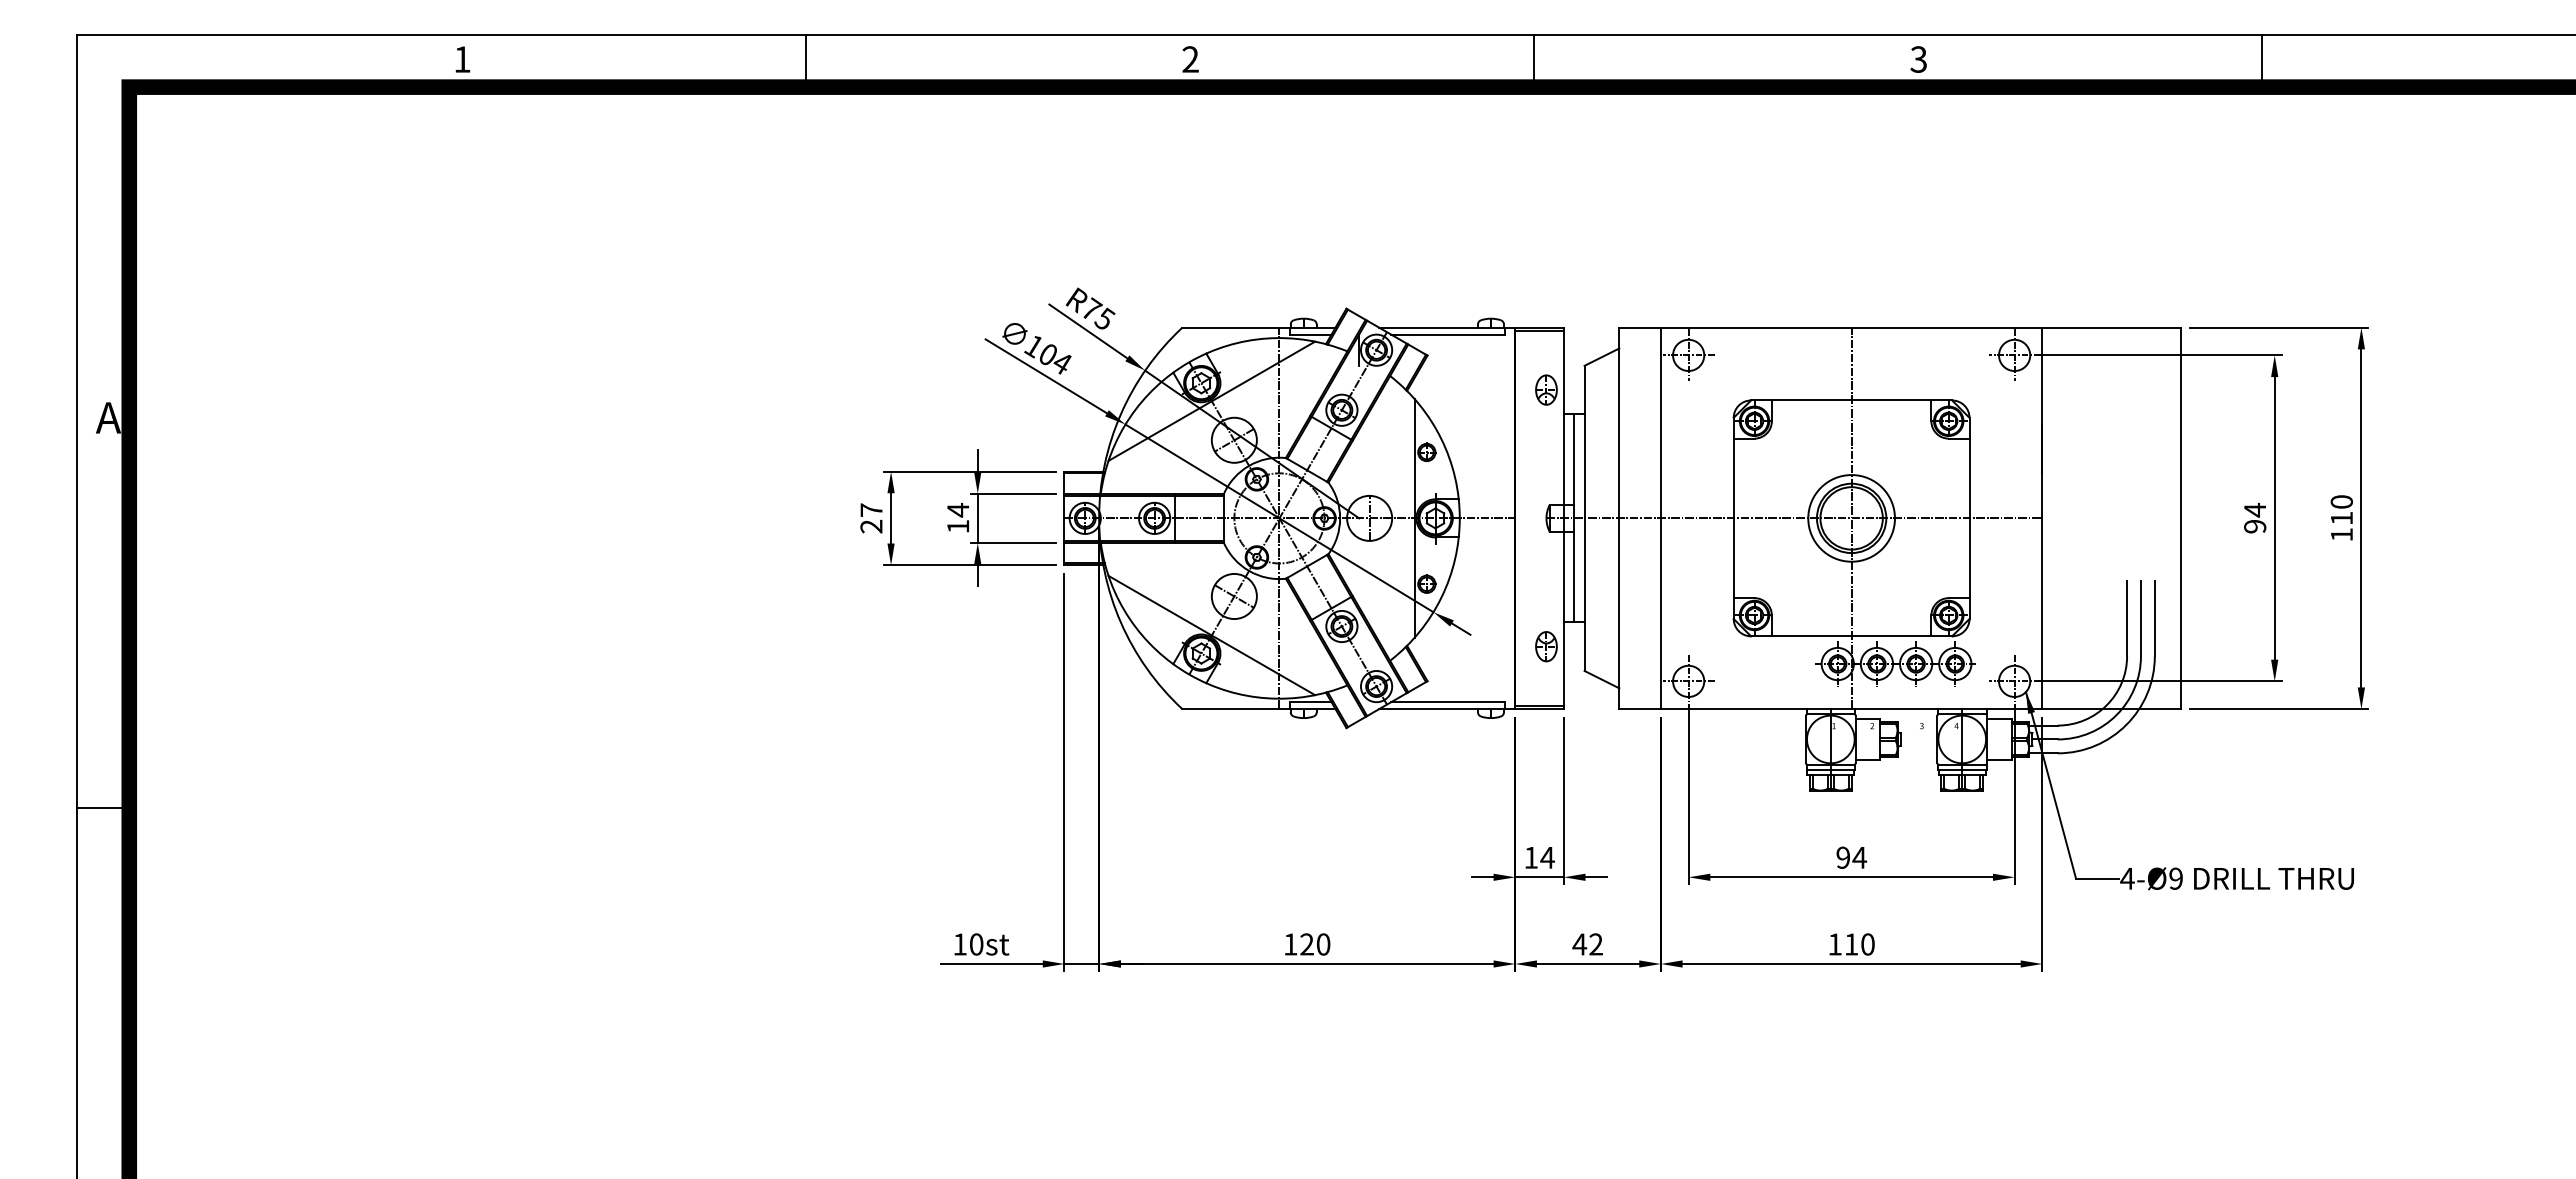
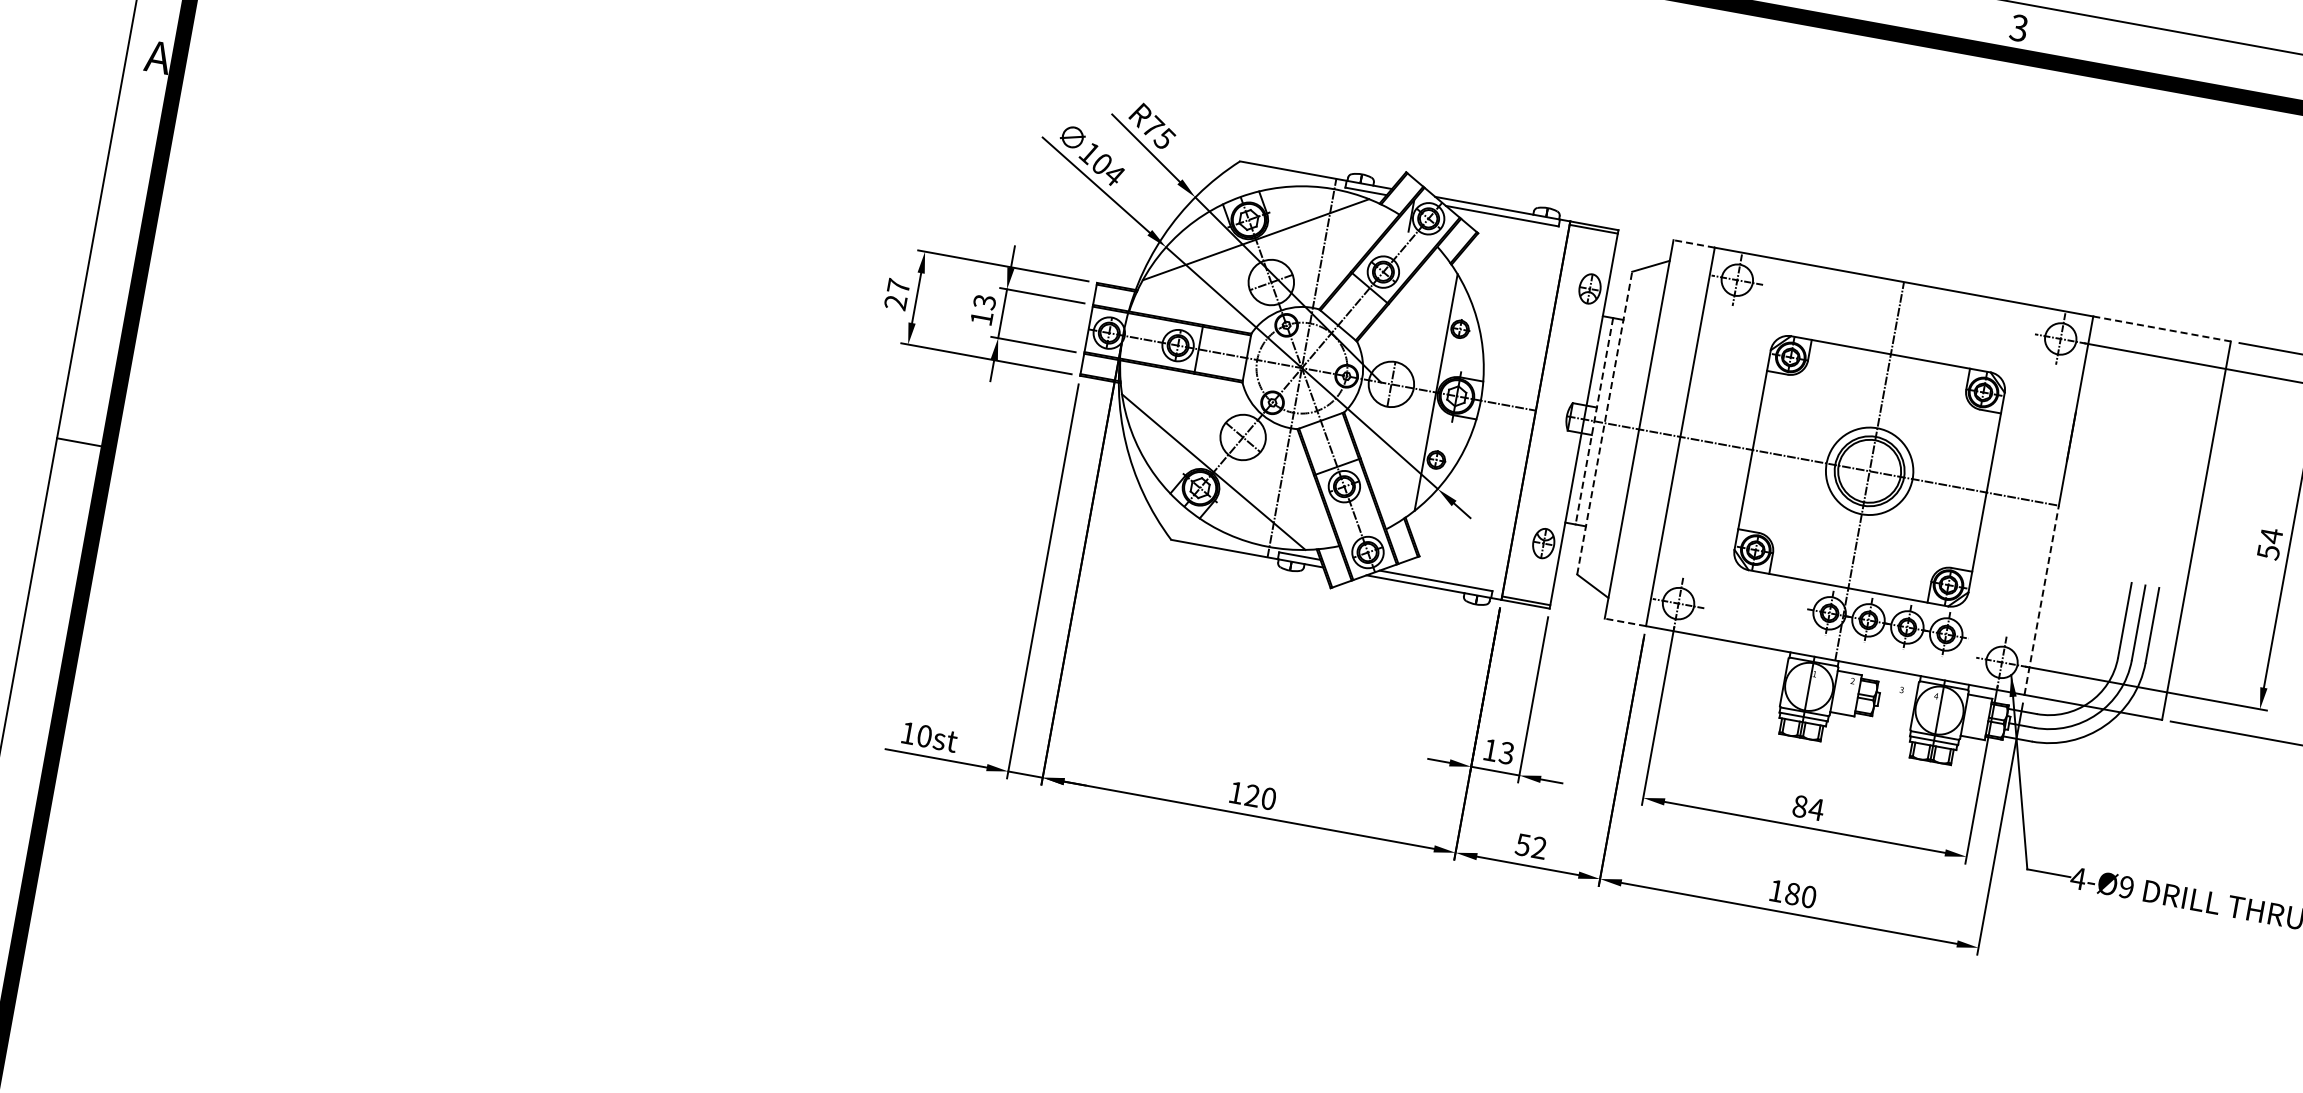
line: (1640, 327) -> (1694, 243), solid -> dashed
line: (2112, 327) -> (2162, 328), solid -> dashed
text: (958, 509) -> (985, 301), 14 -> 13
line: (1574, 518) -> (1594, 421), solid -> dashed
line: (1584, 518) -> (1604, 423), solid -> dashed
text: (2255, 526) -> (2268, 552), 94 -> 54
line: (2042, 613) -> (2041, 600), solid -> dashed
line: (1640, 709) -> (1625, 622), solid -> dashed
text: (1547, 857) -> (1506, 752), 14 -> 13
text: (1843, 857) -> (1800, 806), 94 -> 84
text: (1579, 944) -> (1522, 844), 42 -> 52
text: (1851, 944) -> (1792, 894), 110 -> 180

